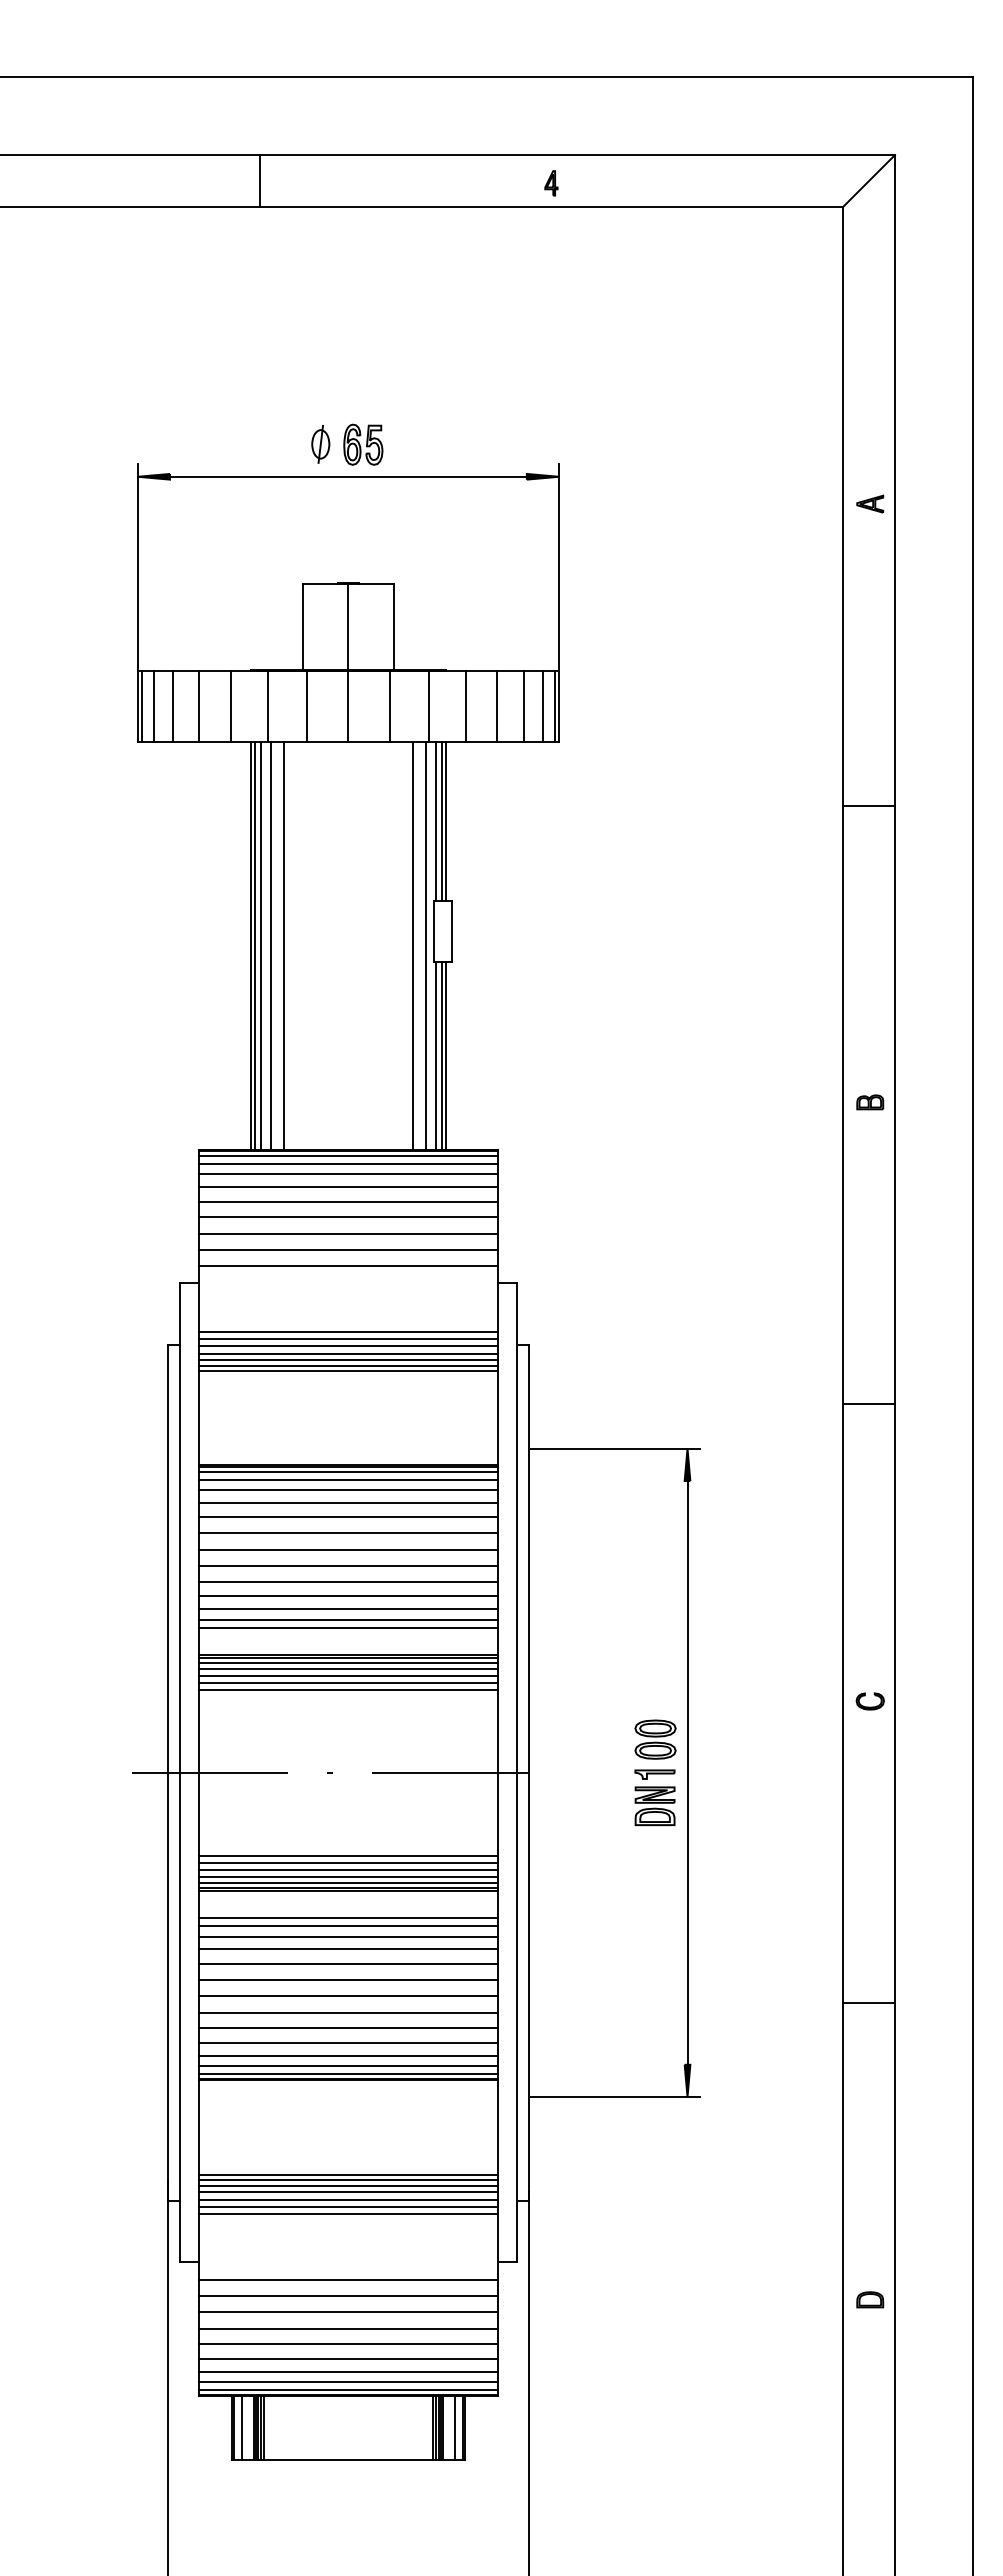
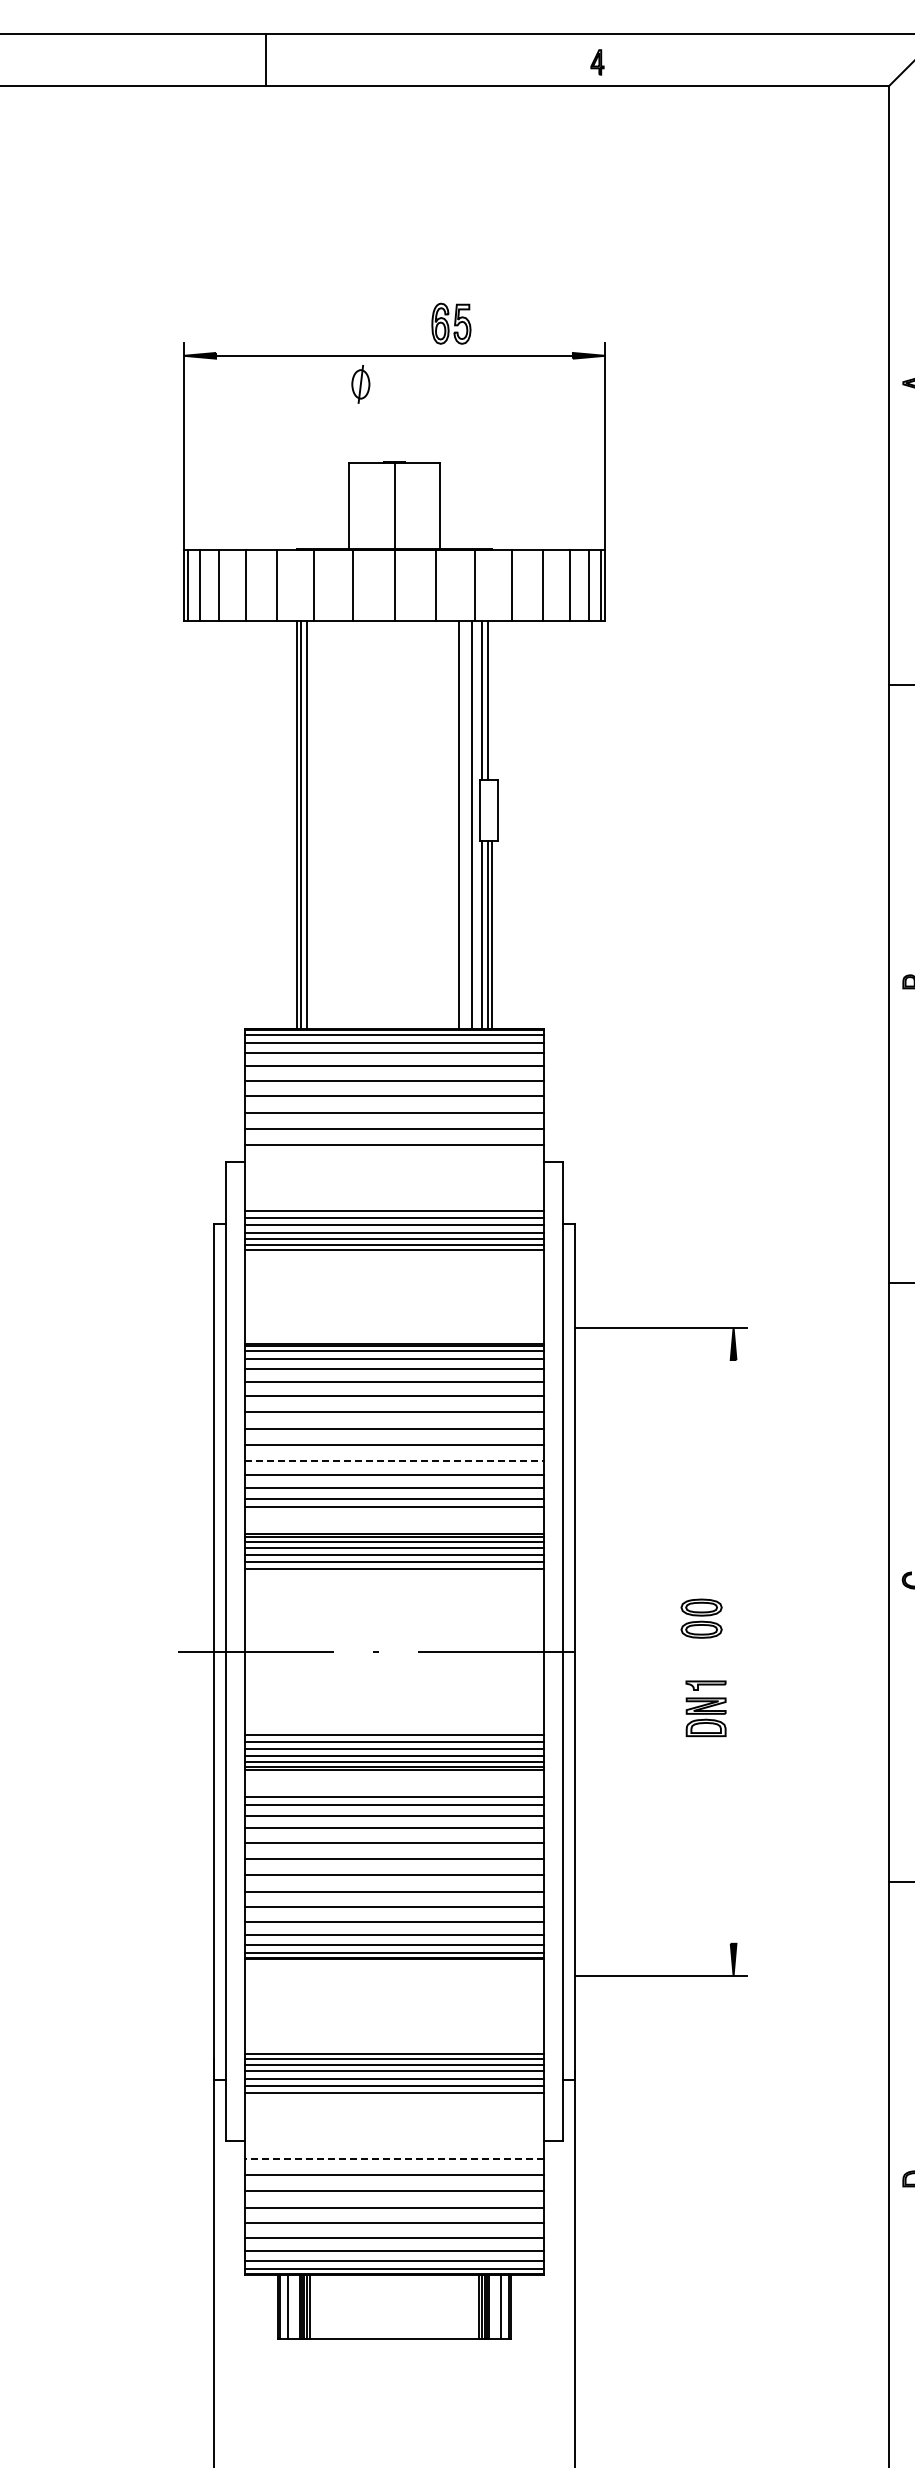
line: (259, 180) -> (265, 59), moved
part: (320, 444) -> (360, 384), moved
part: (363, 444) -> (451, 323), moved
line: (445, 820) -> (491, 699), removed
line: (271, 945) -> (317, 824), removed
line: (283, 945) -> (329, 824), removed
line: (348, 1581) -> (394, 1460), solid -> dashed
line: (687, 1772) -> (733, 1651), removed
part: (654, 1797) -> (705, 1708), moved
line: (347, 2279) -> (393, 2158), solid -> dashed

